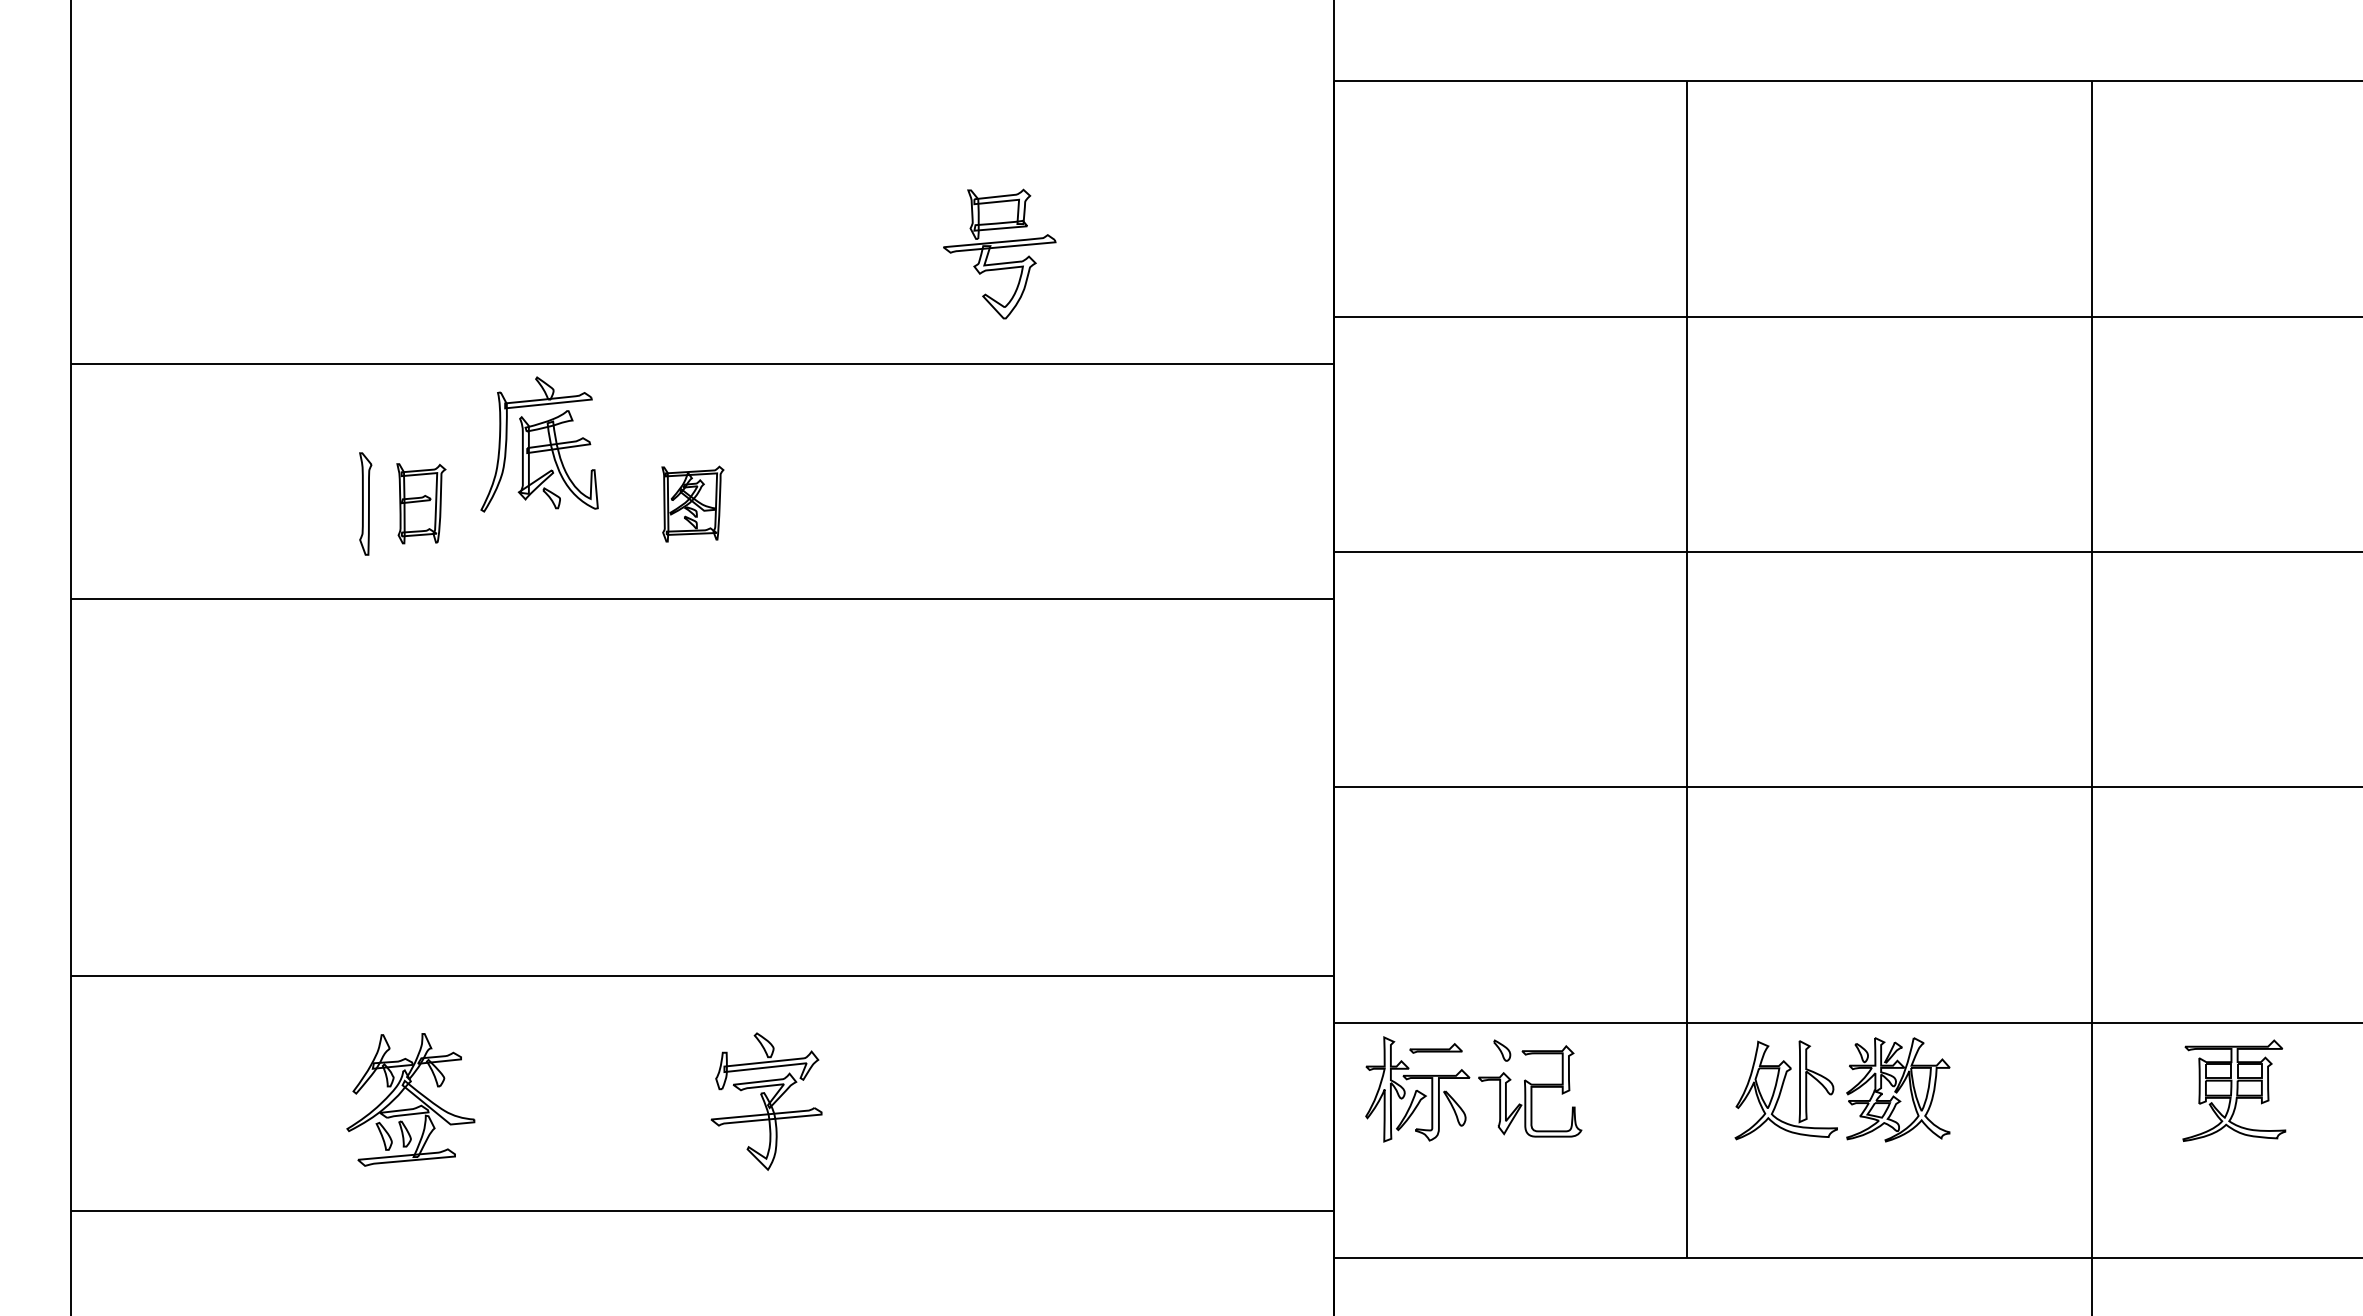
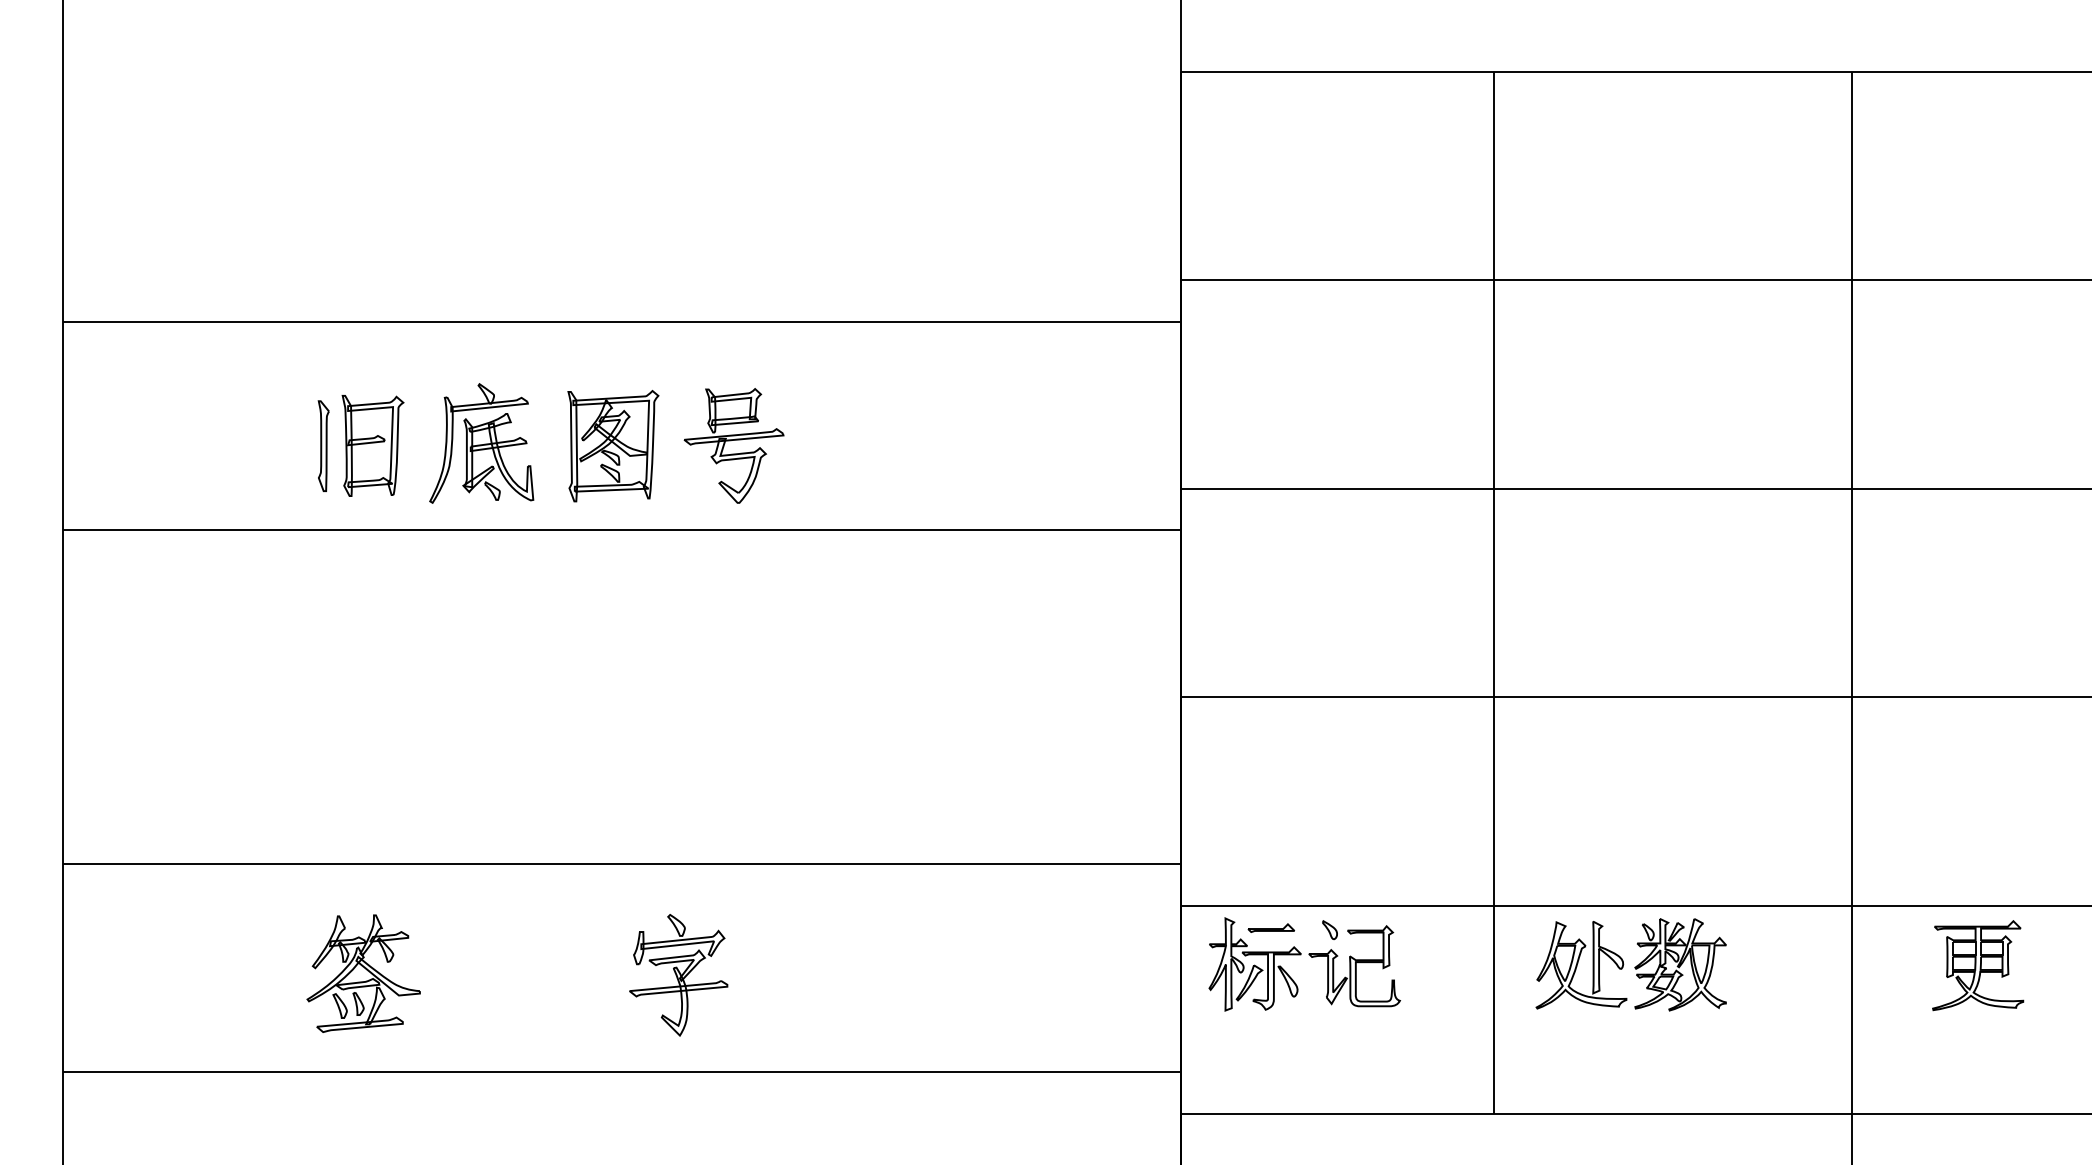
part: (999, 253) -> (733, 445), moved
part: (539, 444) -> (481, 443), moved
part: (420, 503) -> (372, 445), size x1.43
part: (692, 504) -> (613, 446), size x1.67

